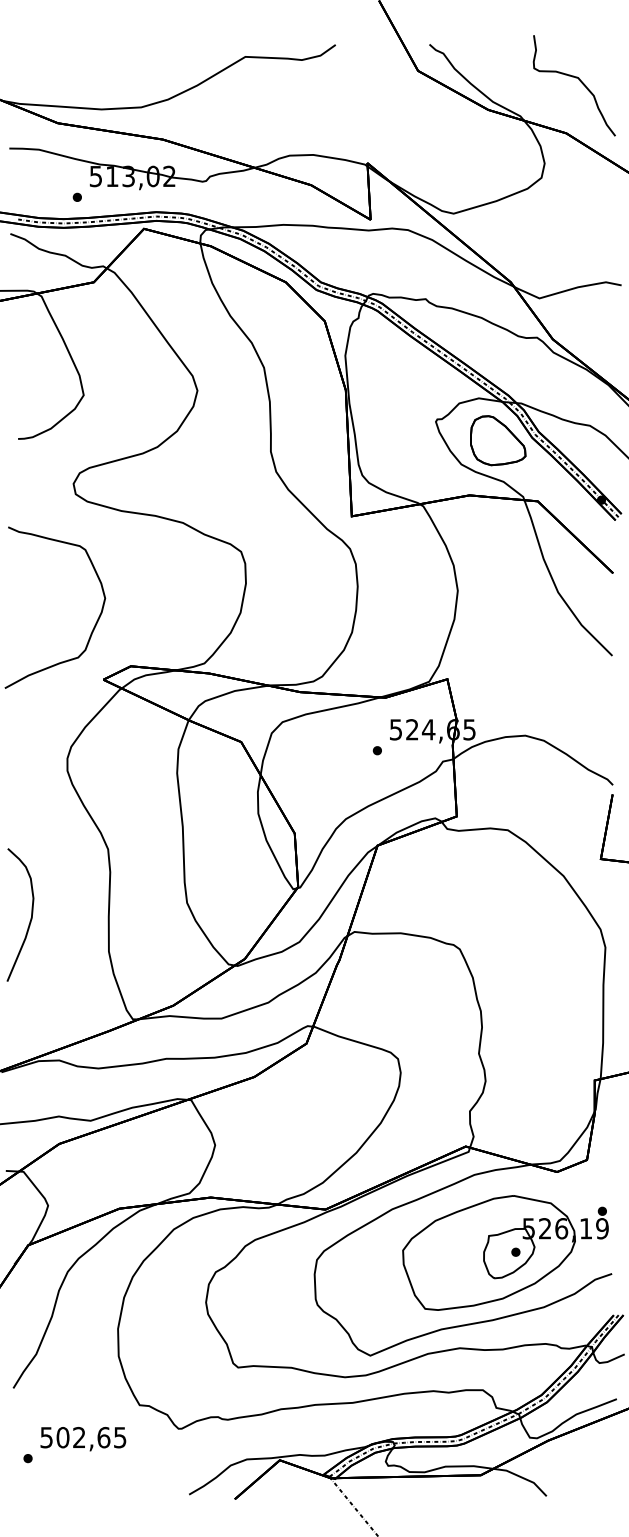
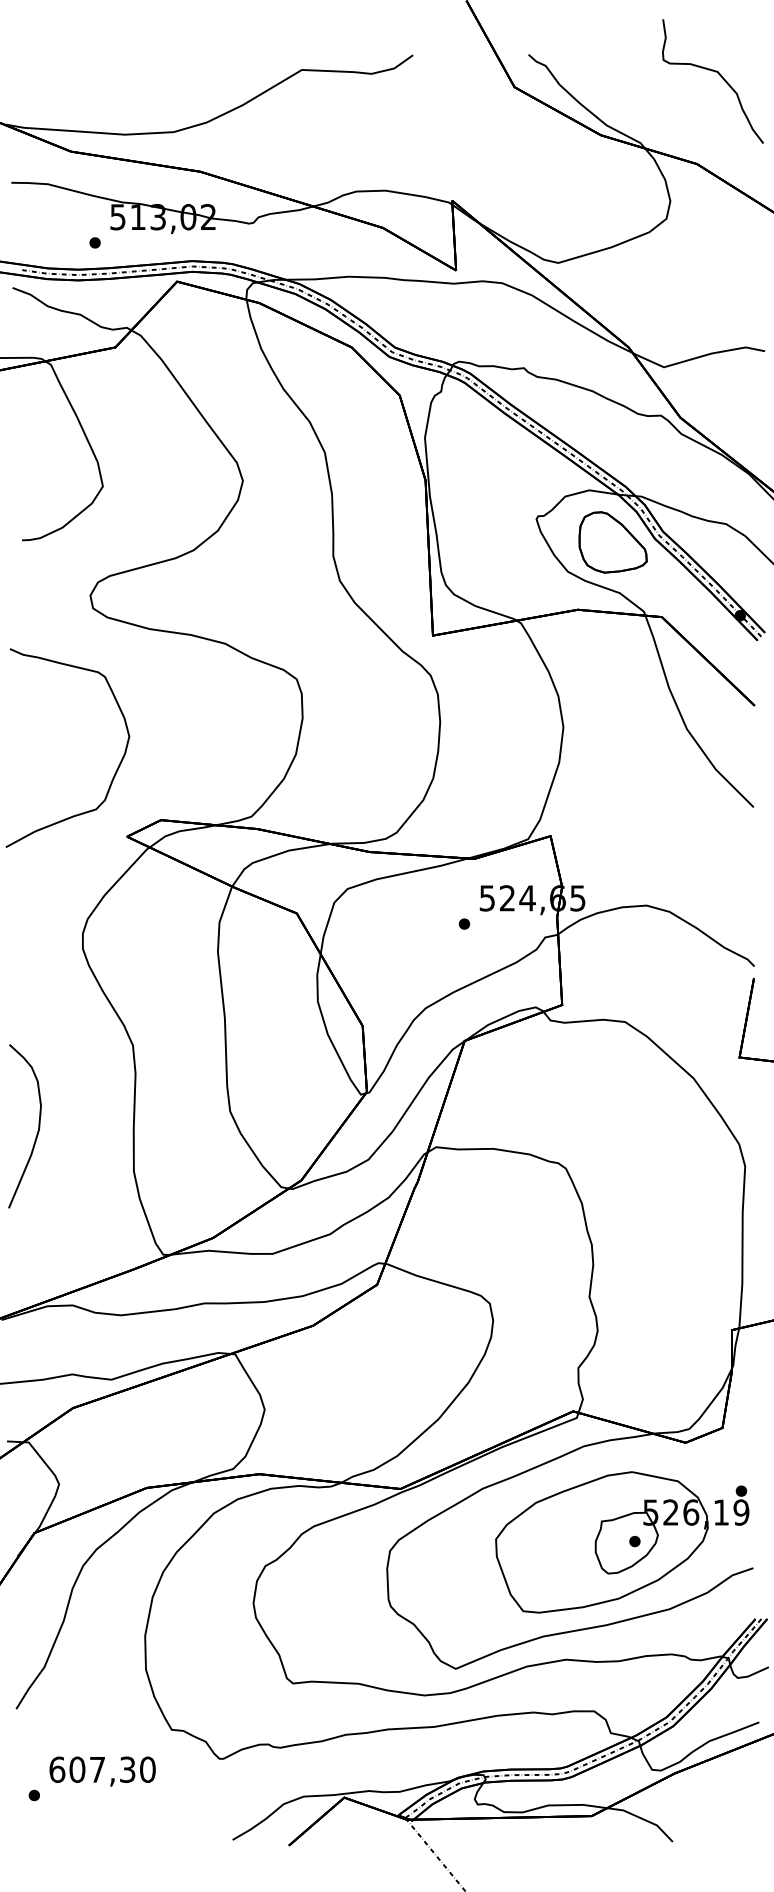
curve: (578, 80) -> (718, 74), moved
text: (83, 1437) -> (102, 1769), 502,65 -> 607,30

